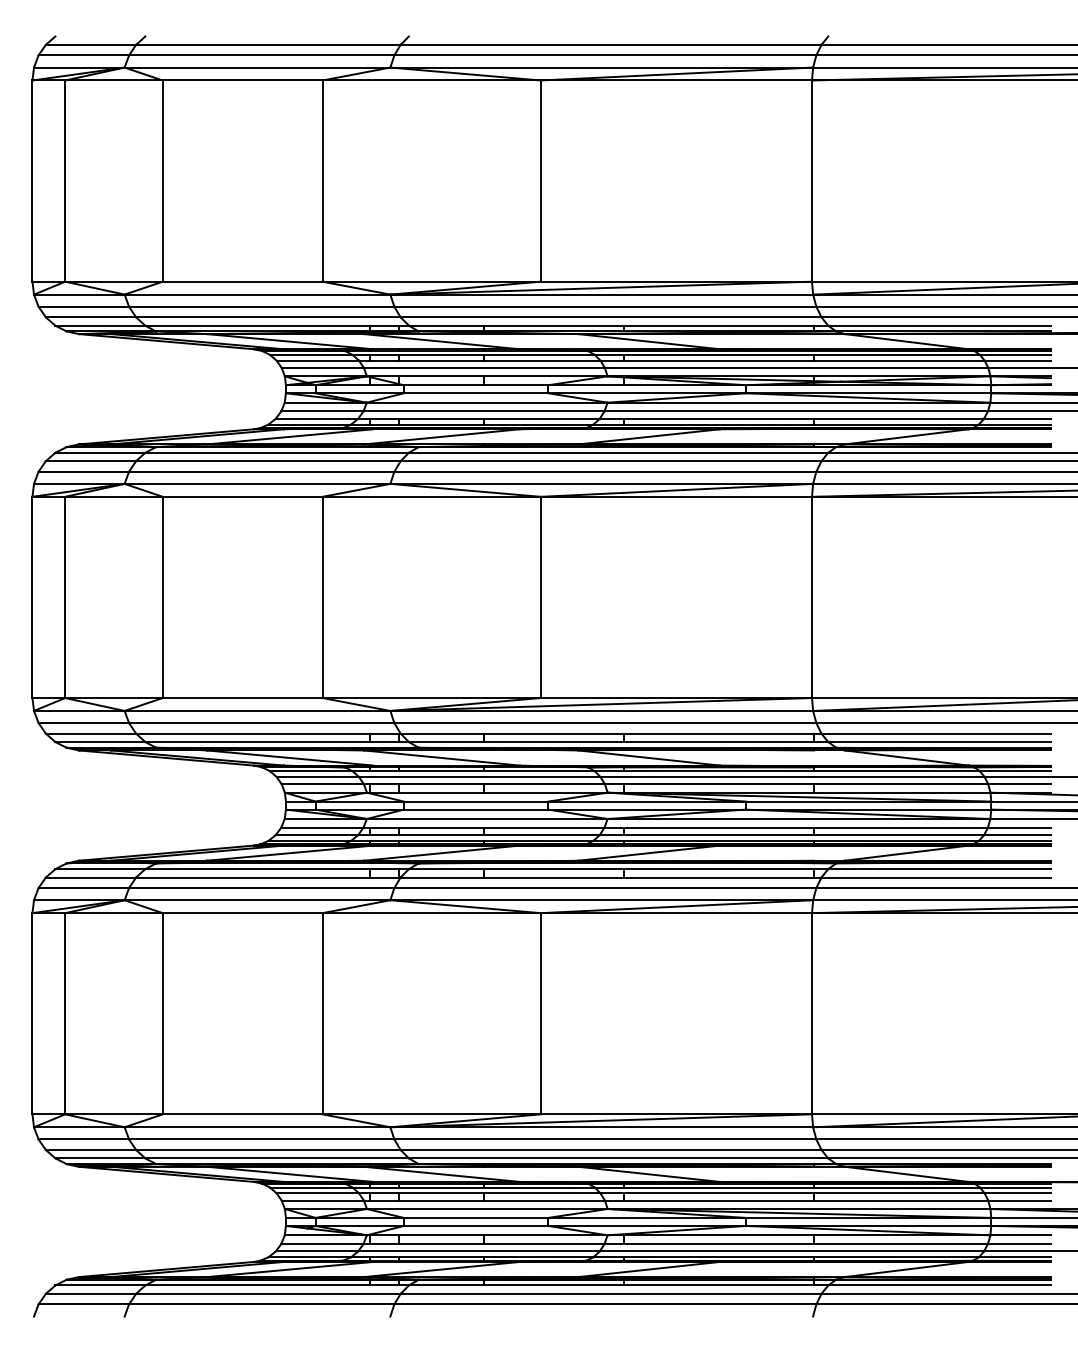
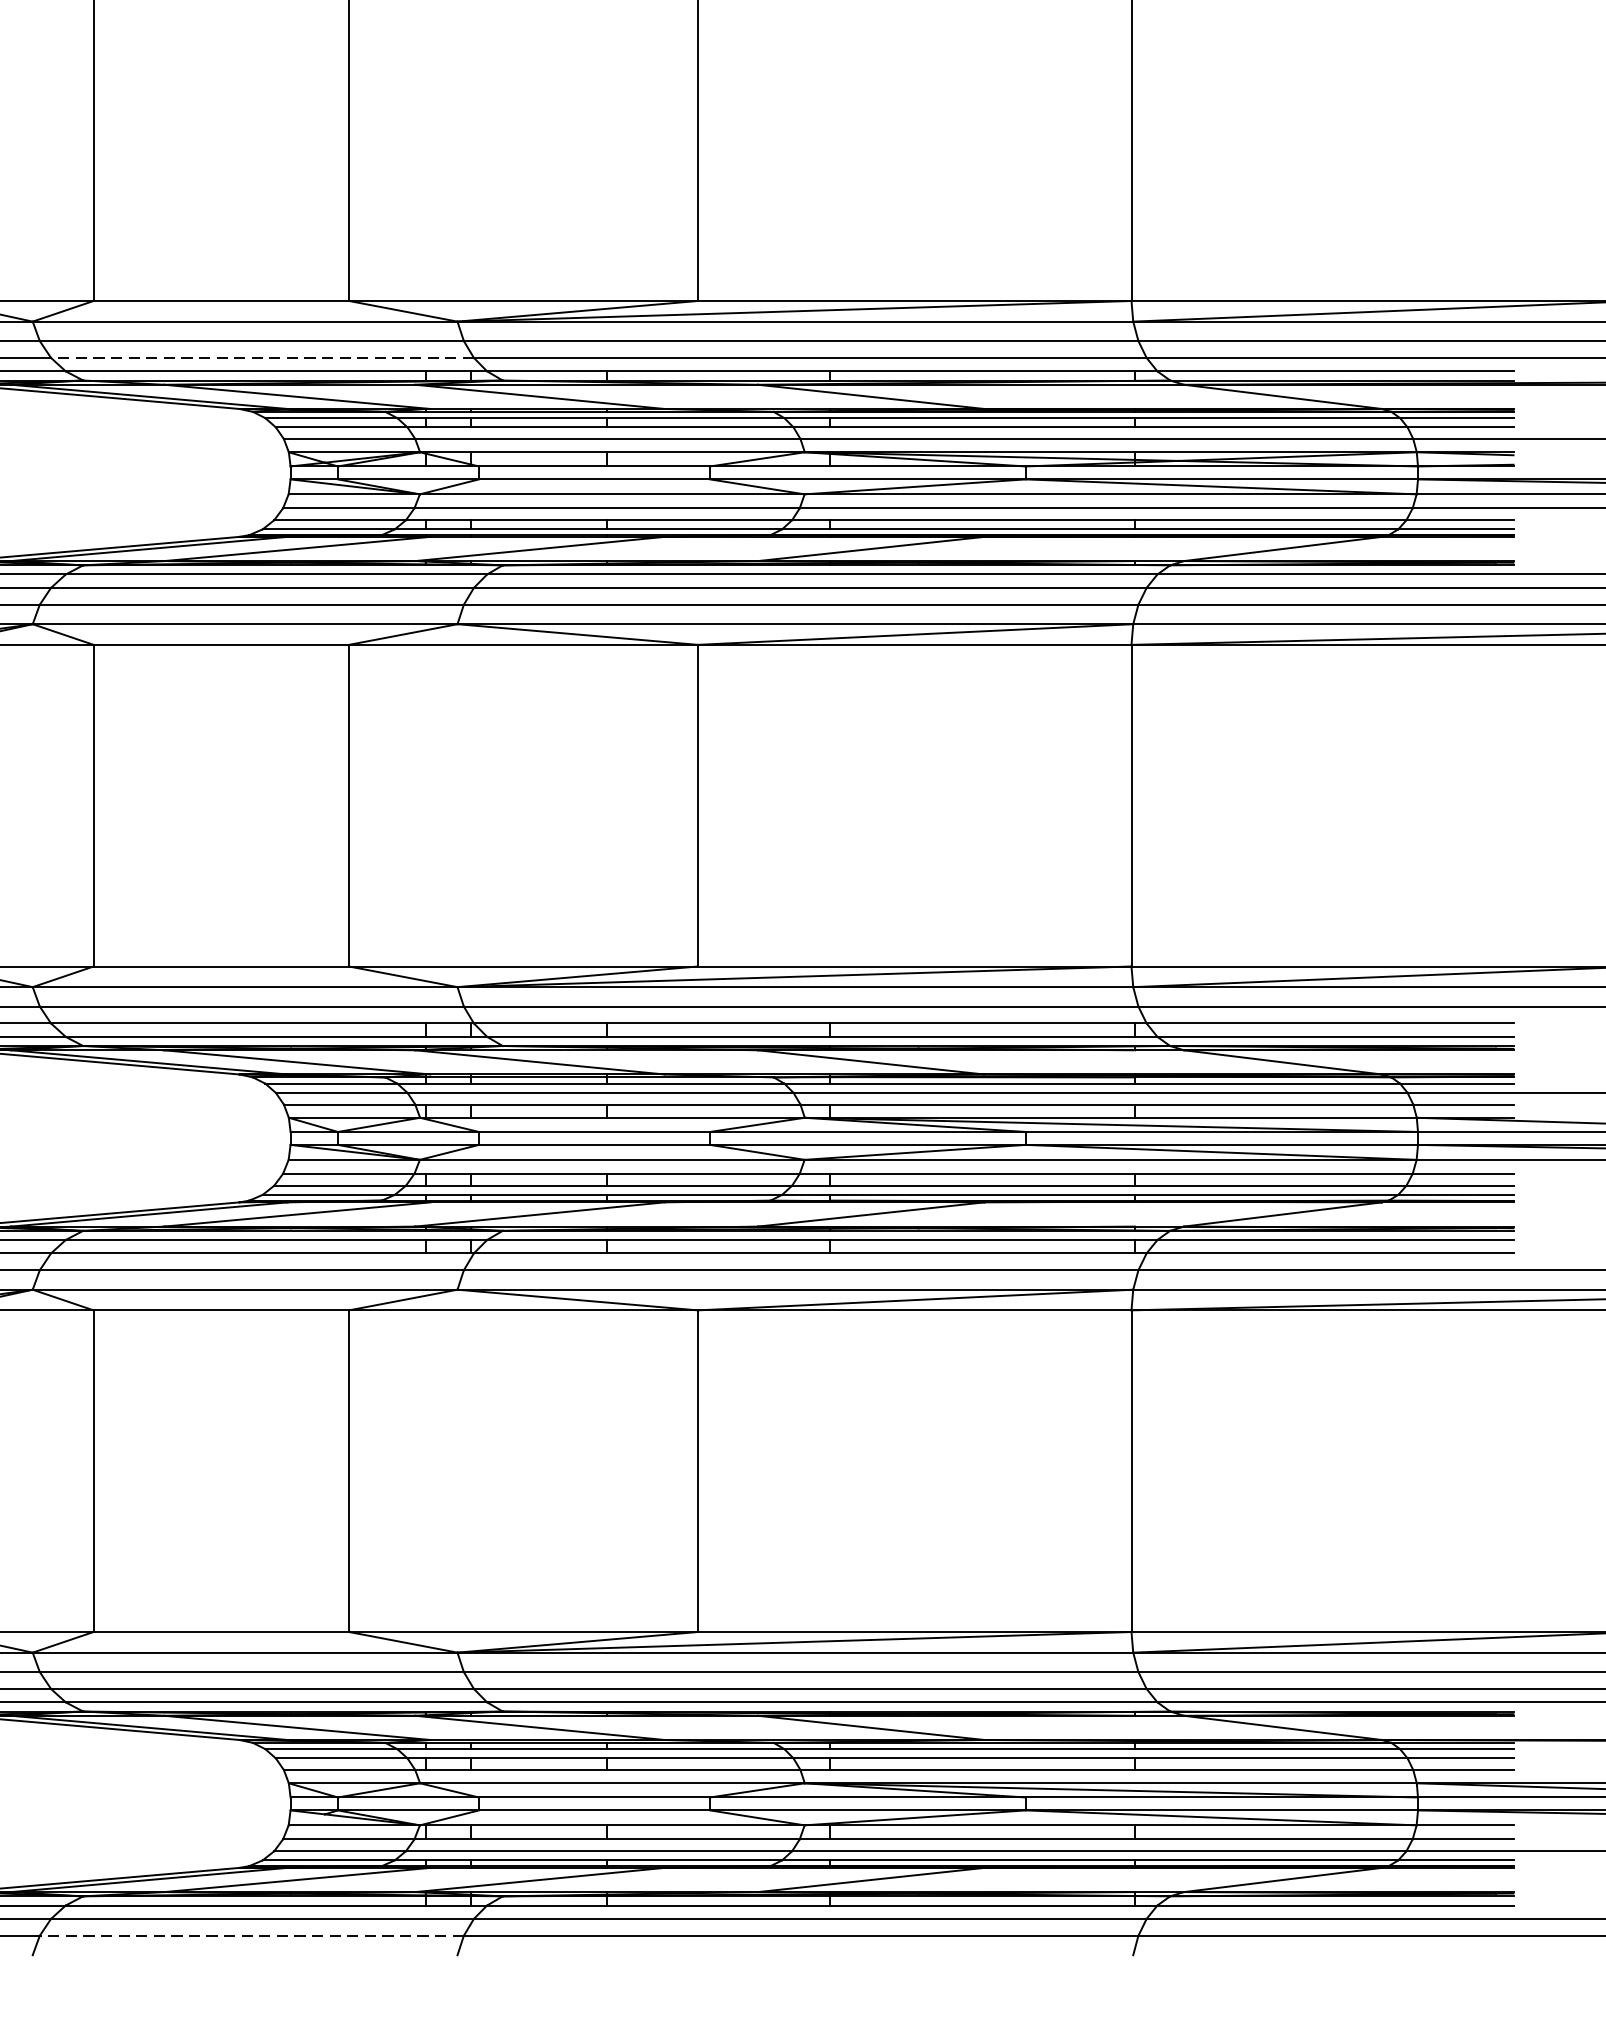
line: (267, 317) -> (261, 358), solid -> dashed
line: (261, 1304) -> (251, 1935), solid -> dashed

